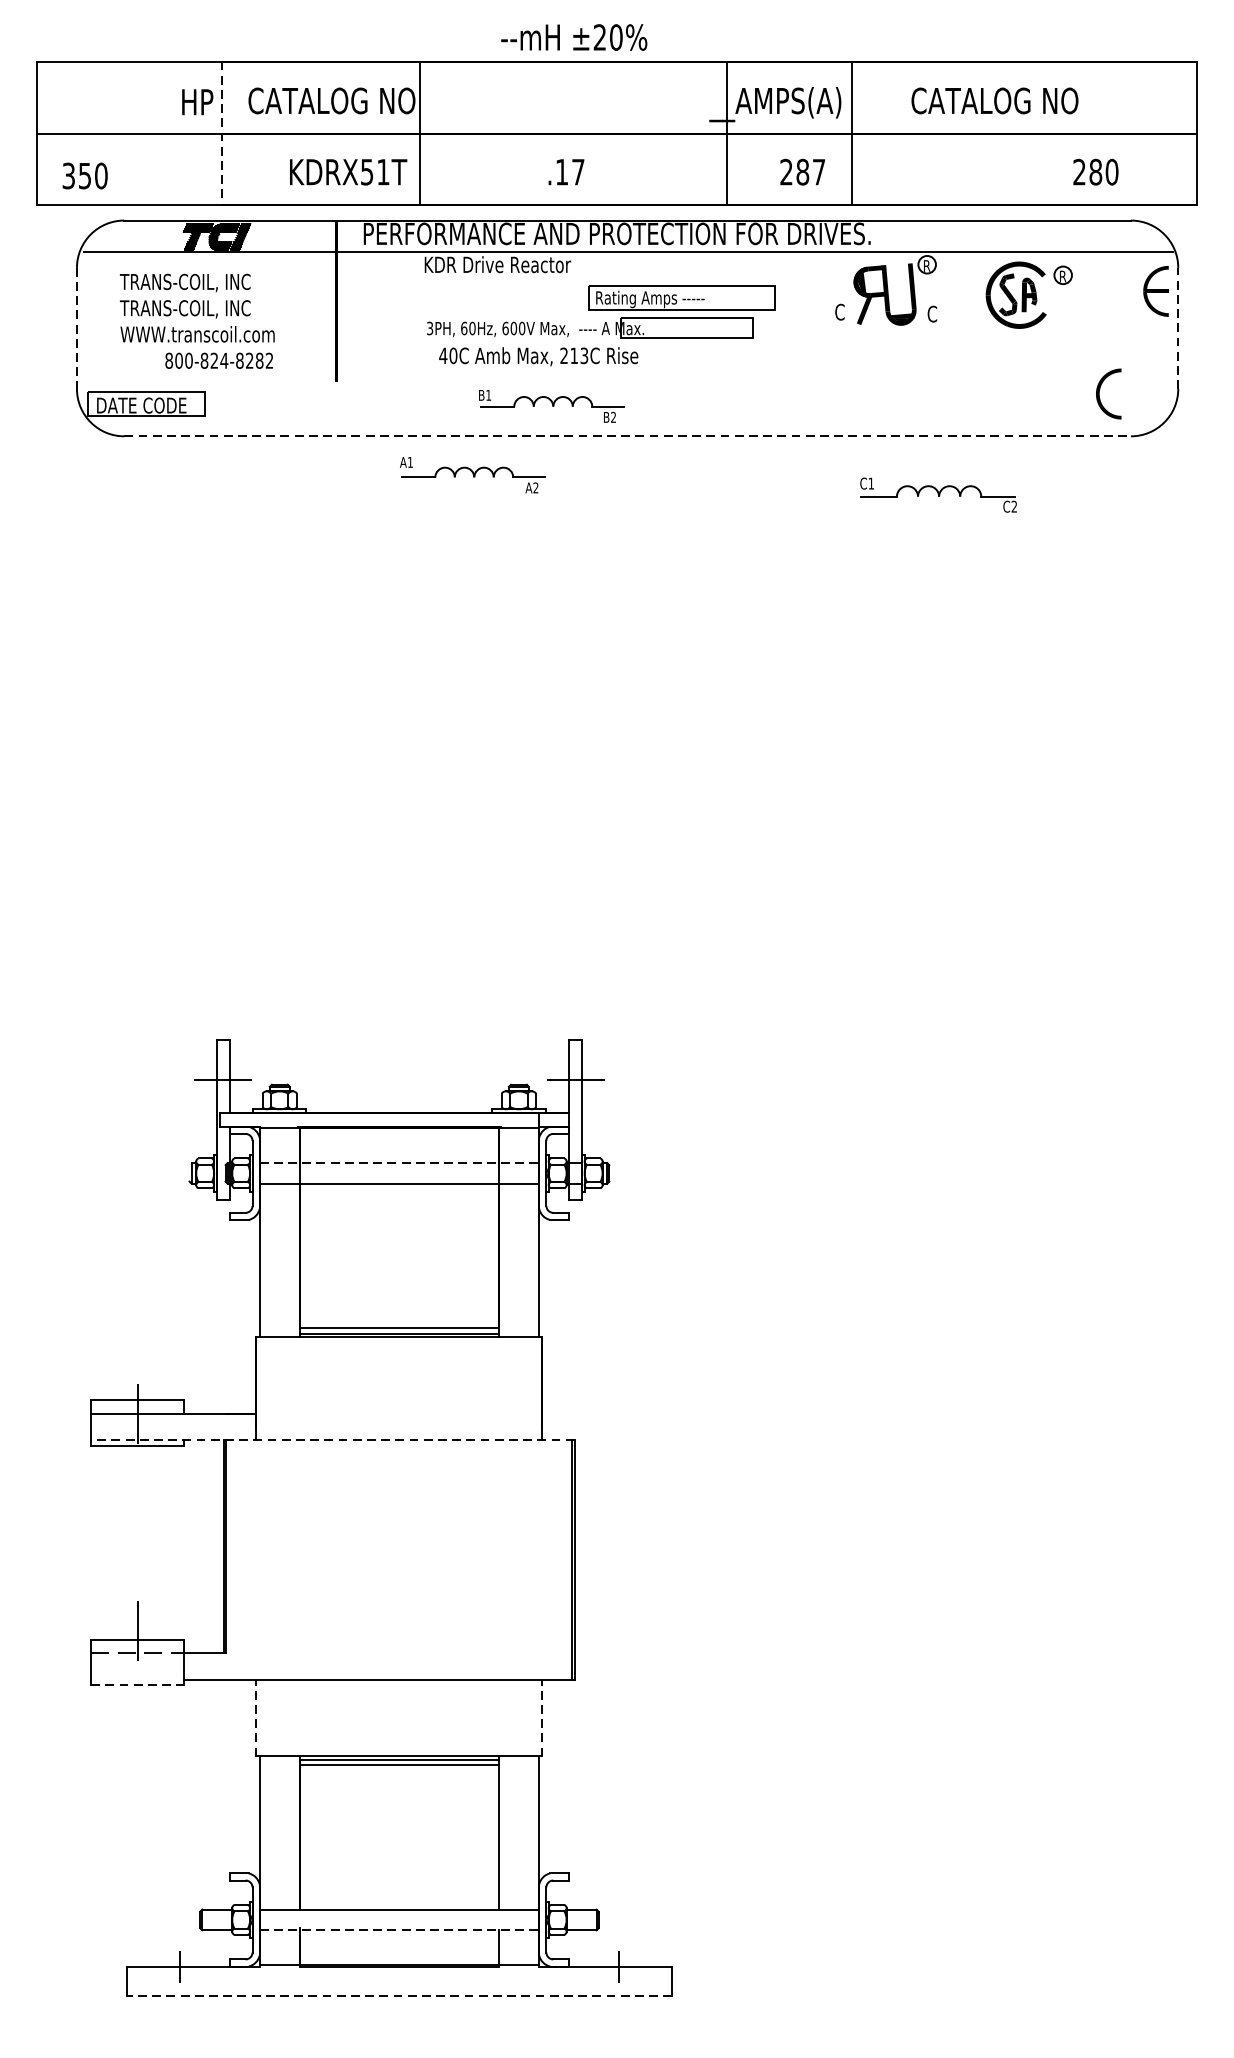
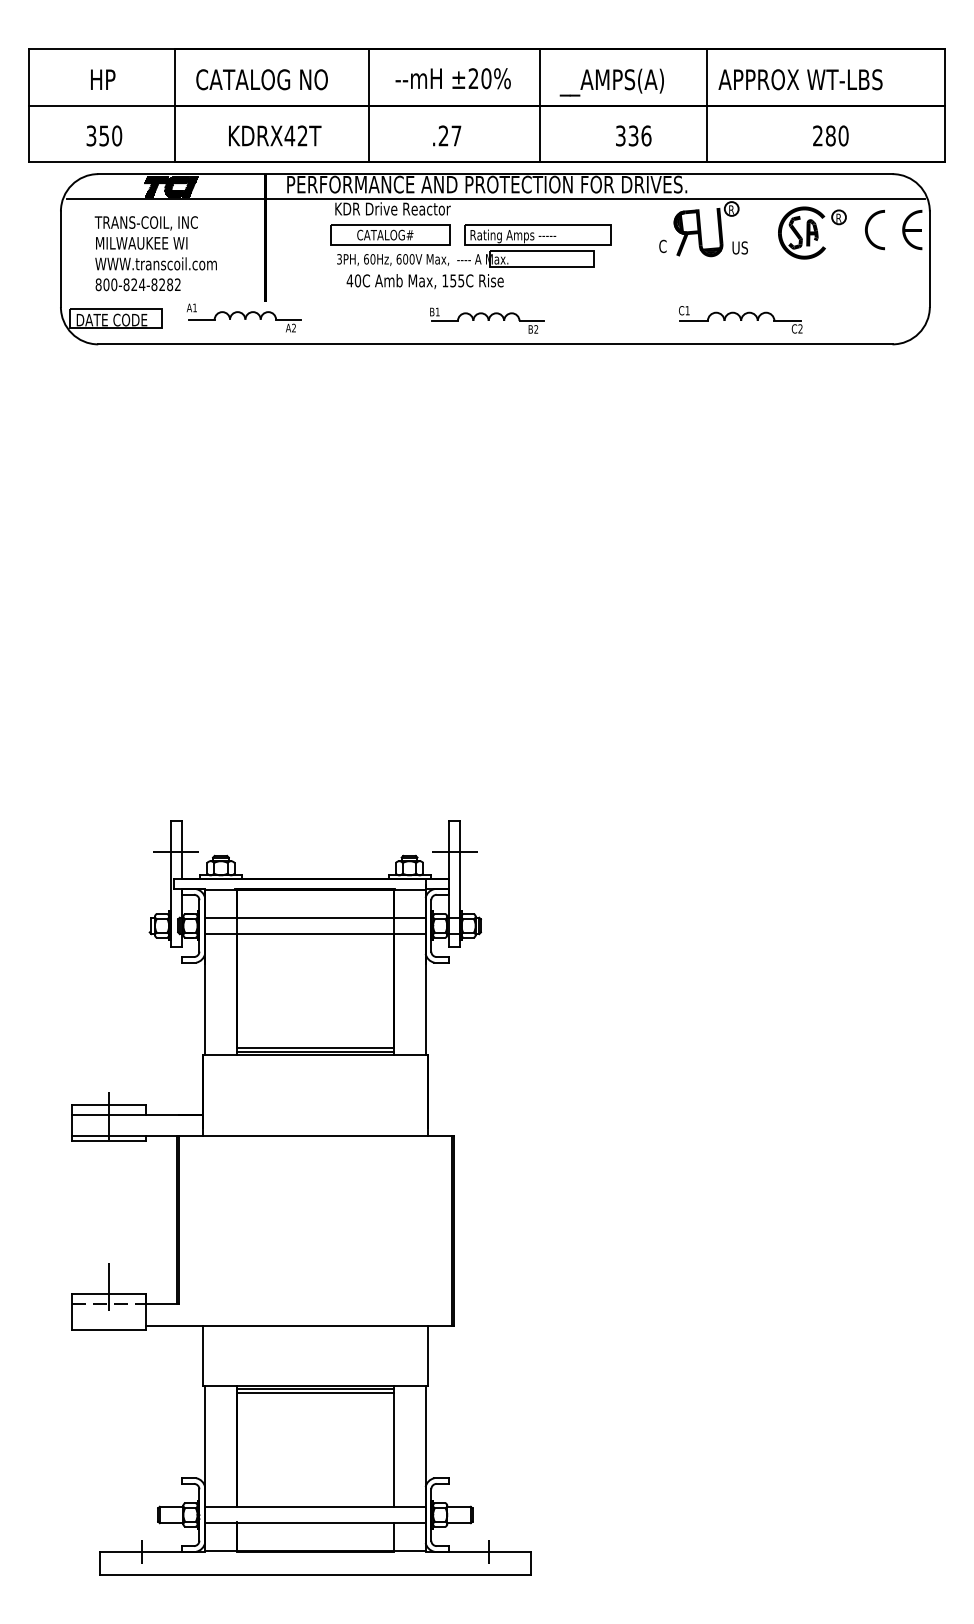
text: (573, 37) -> (452, 78), moved
text: (1014, 100) -> (800, 79), CATALOG NO -> APPROX WT-LBS
text: (198, 101) -> (103, 79), moved
line: (419, 132) -> (369, 104), moved
line: (727, 132) -> (540, 104), moved
line: (852, 132) -> (706, 104), moved
line: (222, 133) -> (175, 105), dashed -> solid
text: (374, 171) -> (295, 135), KDRX51T -> KDRX42T
text: (561, 171) -> (443, 135), .17 -> .27
text: (802, 171) -> (633, 135), 287 -> 336
text: (1095, 171) -> (830, 135), moved
text: (85, 175) -> (104, 135), moved
part: (494, 297) -> (390, 234), added
text: (184, 308) -> (145, 243), TRANS-COIL, INC -> MILWAUKEE WI
text: (937, 313) -> (739, 247), C -> US
line: (76, 328) -> (60, 259), dashed -> solid
line: (1177, 328) -> (929, 259), dashed -> solid
text: (574, 355) -> (453, 280), 213C -> 155C
text: (218, 360) -> (137, 284), moved
part: (1100, 398) -> (868, 233), moved
part: (551, 406) -> (487, 320), moved
line: (627, 436) -> (495, 344), dashed -> solid
part: (471, 474) -> (243, 317), moved
part: (938, 494) -> (740, 319), moved
line: (399, 1162) -> (315, 917), dashed -> solid
line: (332, 1440) -> (262, 1136), dashed -> solid
line: (137, 1684) -> (108, 1329), dashed -> solid
line: (256, 1717) -> (202, 1355), dashed -> solid
line: (542, 1717) -> (428, 1355), dashed -> solid
line: (399, 1929) -> (315, 1522), dashed -> solid
line: (398, 1996) -> (314, 1575), dashed -> solid

